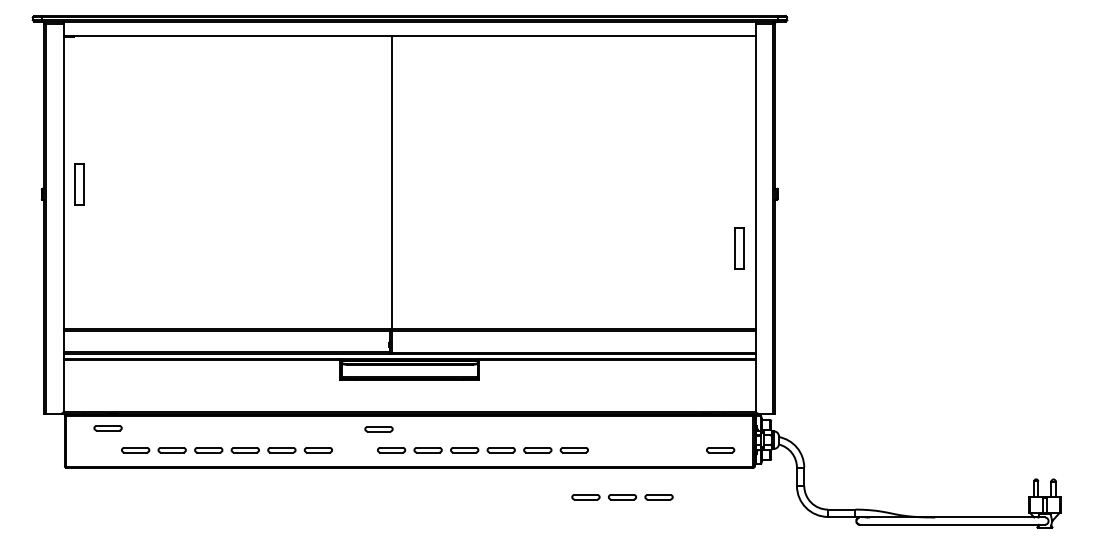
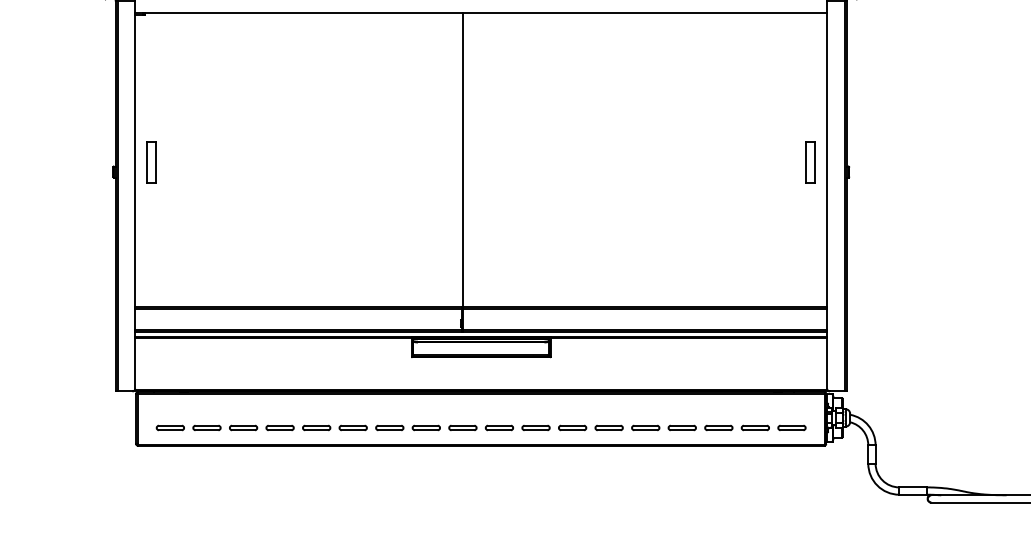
part: (739, 248) -> (810, 162), moved
part: (107, 428) -> (169, 428), moved
part: (378, 429) -> (425, 428), moved
part: (622, 497) -> (718, 428), moved

